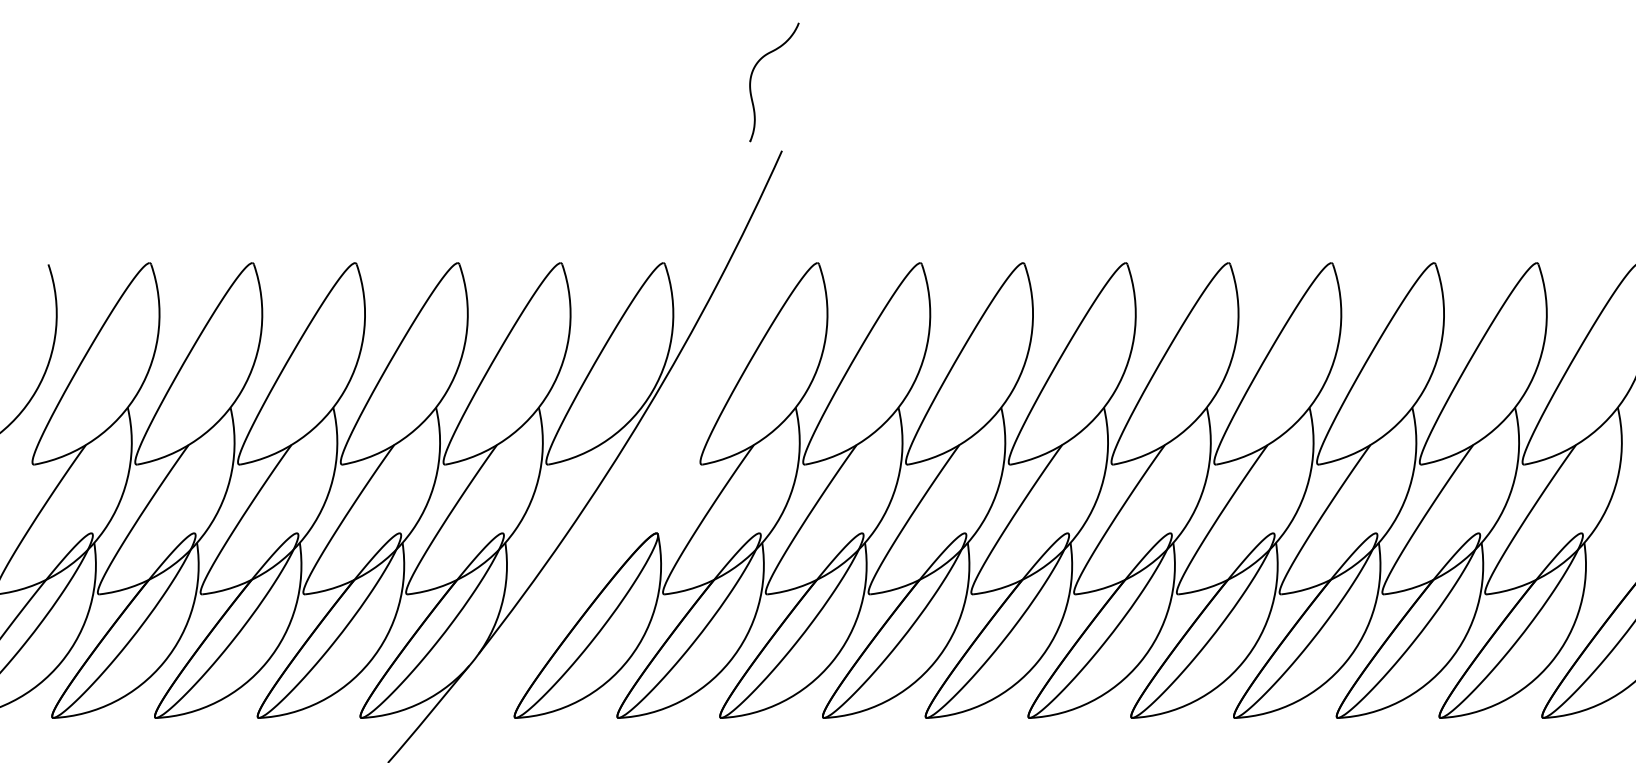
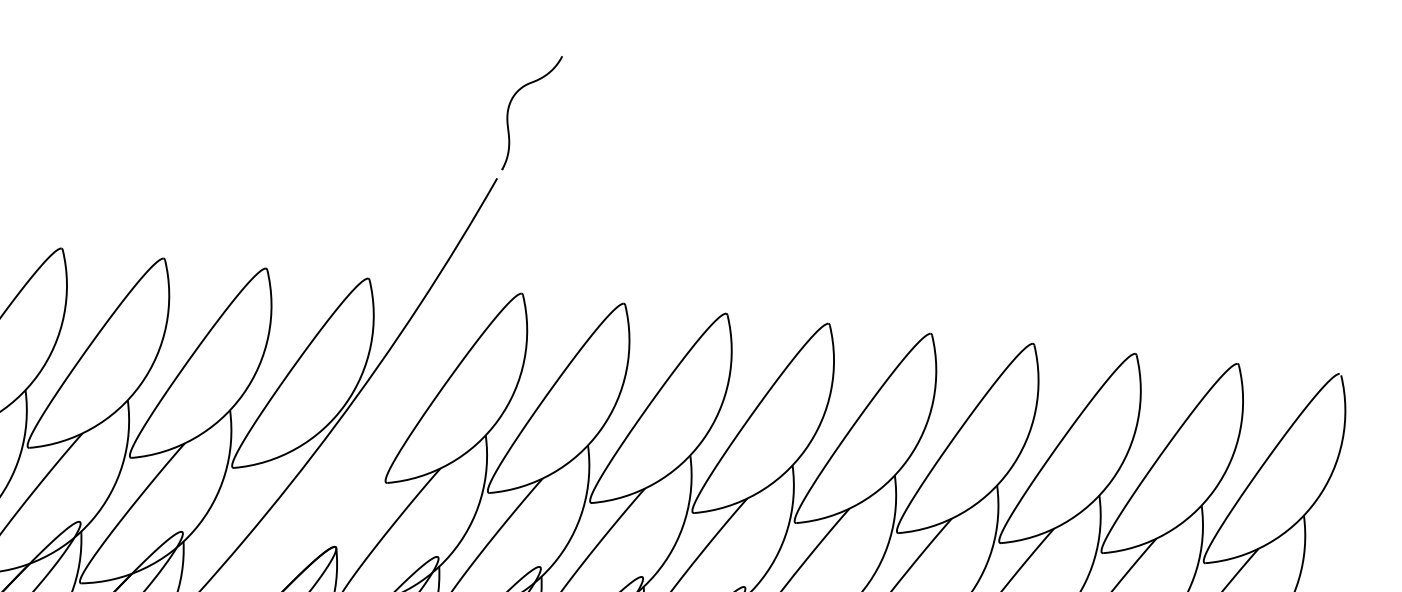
part: (751, 82) -> (509, 110), moved

